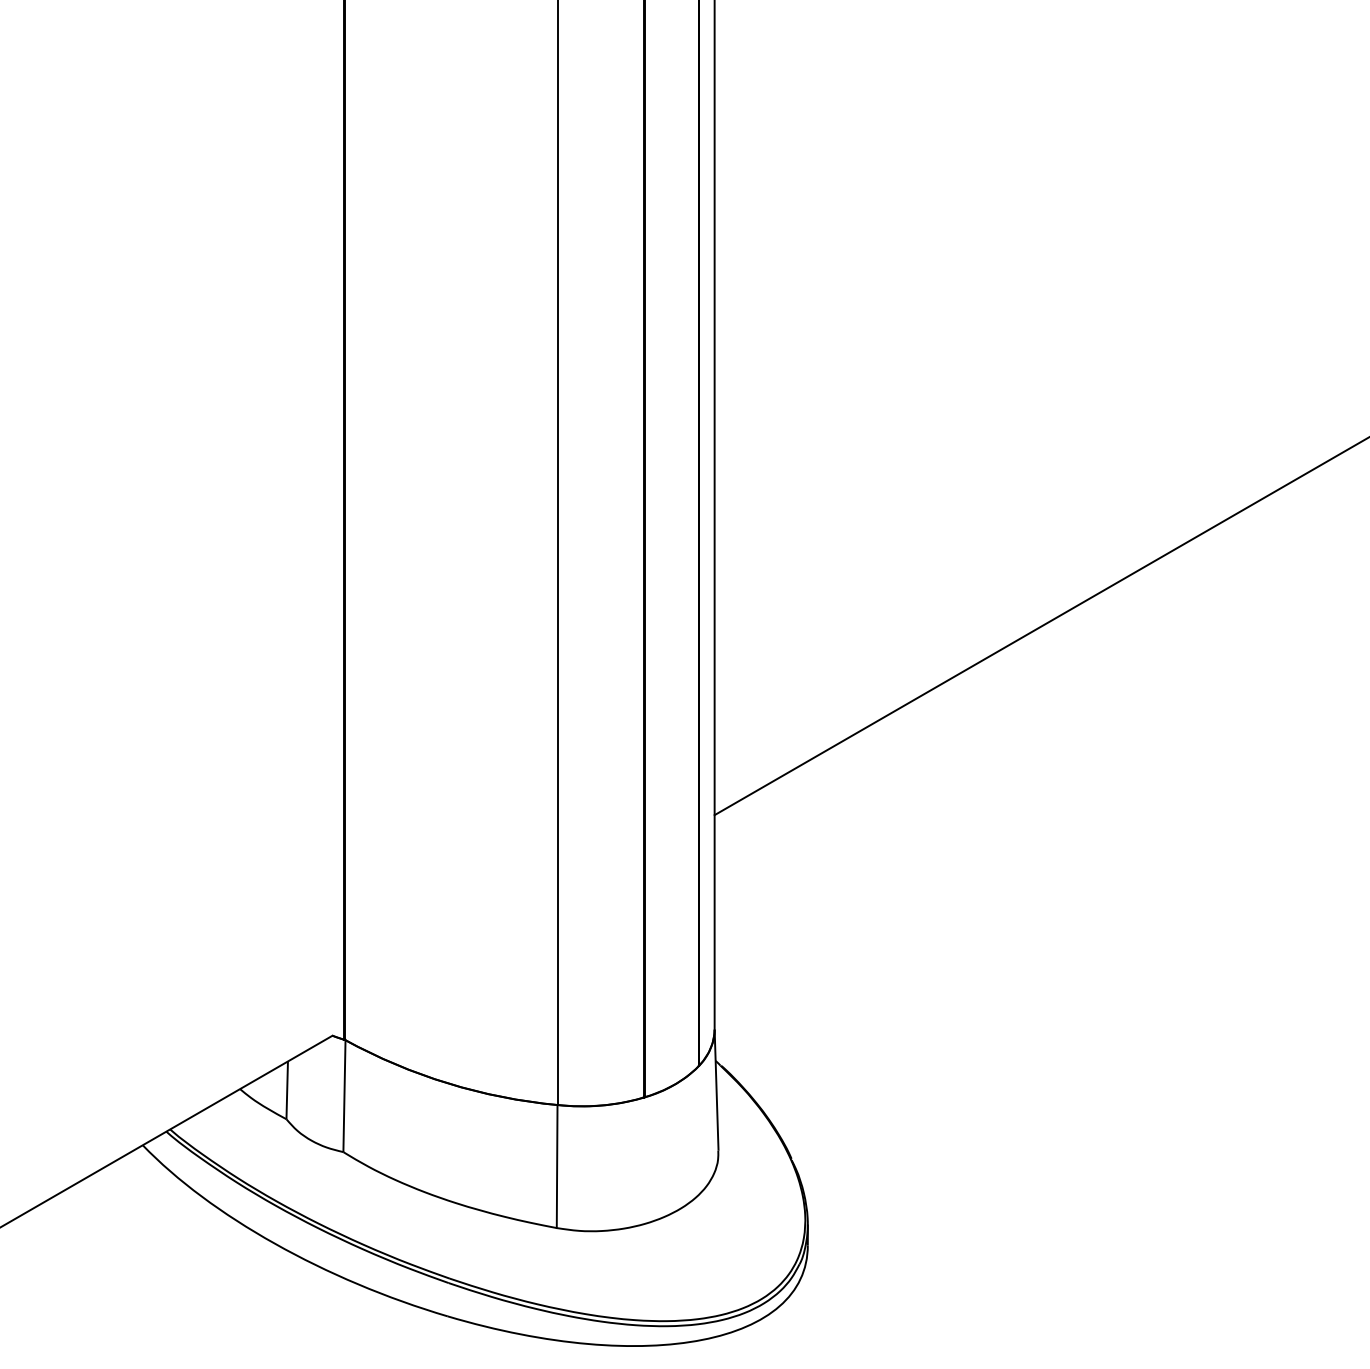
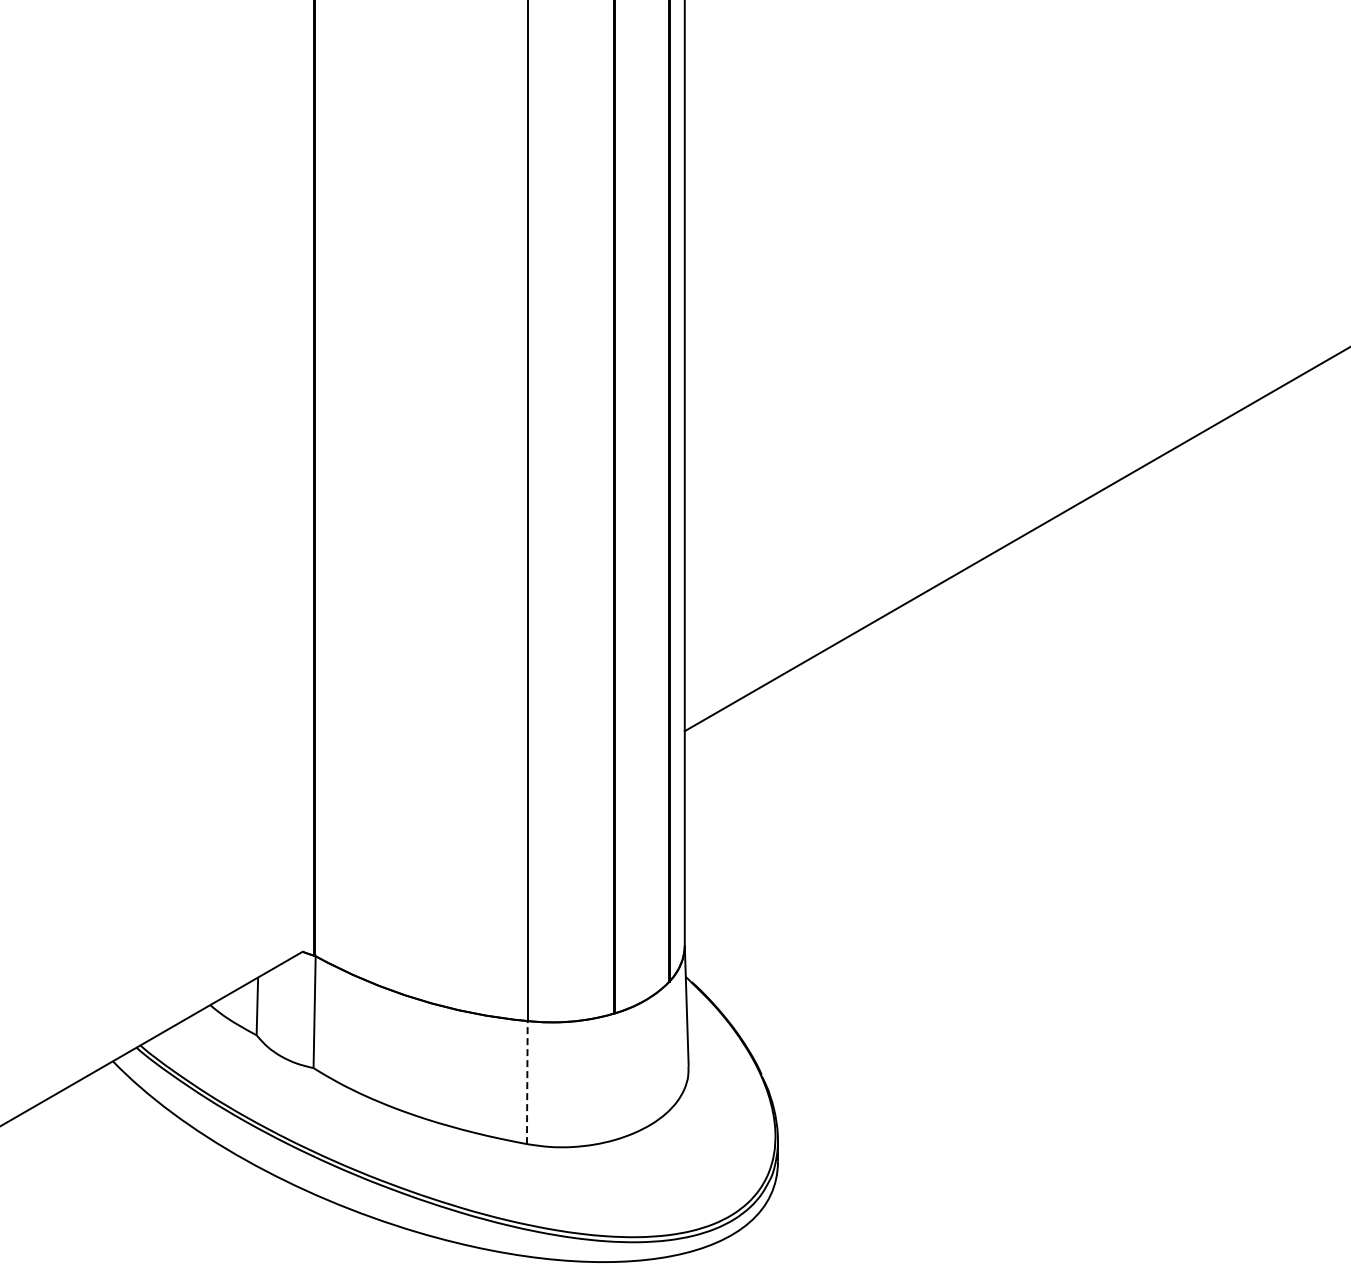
line: (557, 1166) -> (527, 1082), solid -> dashed

